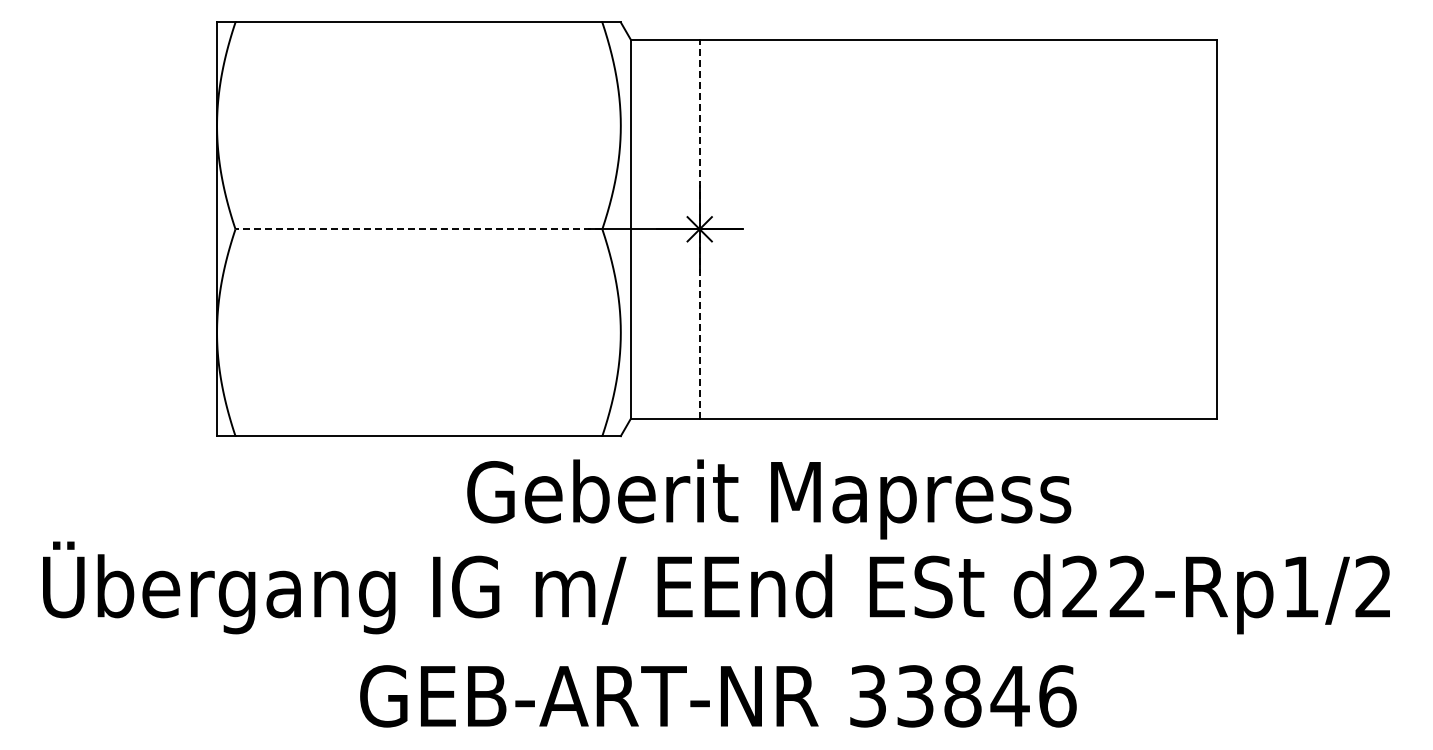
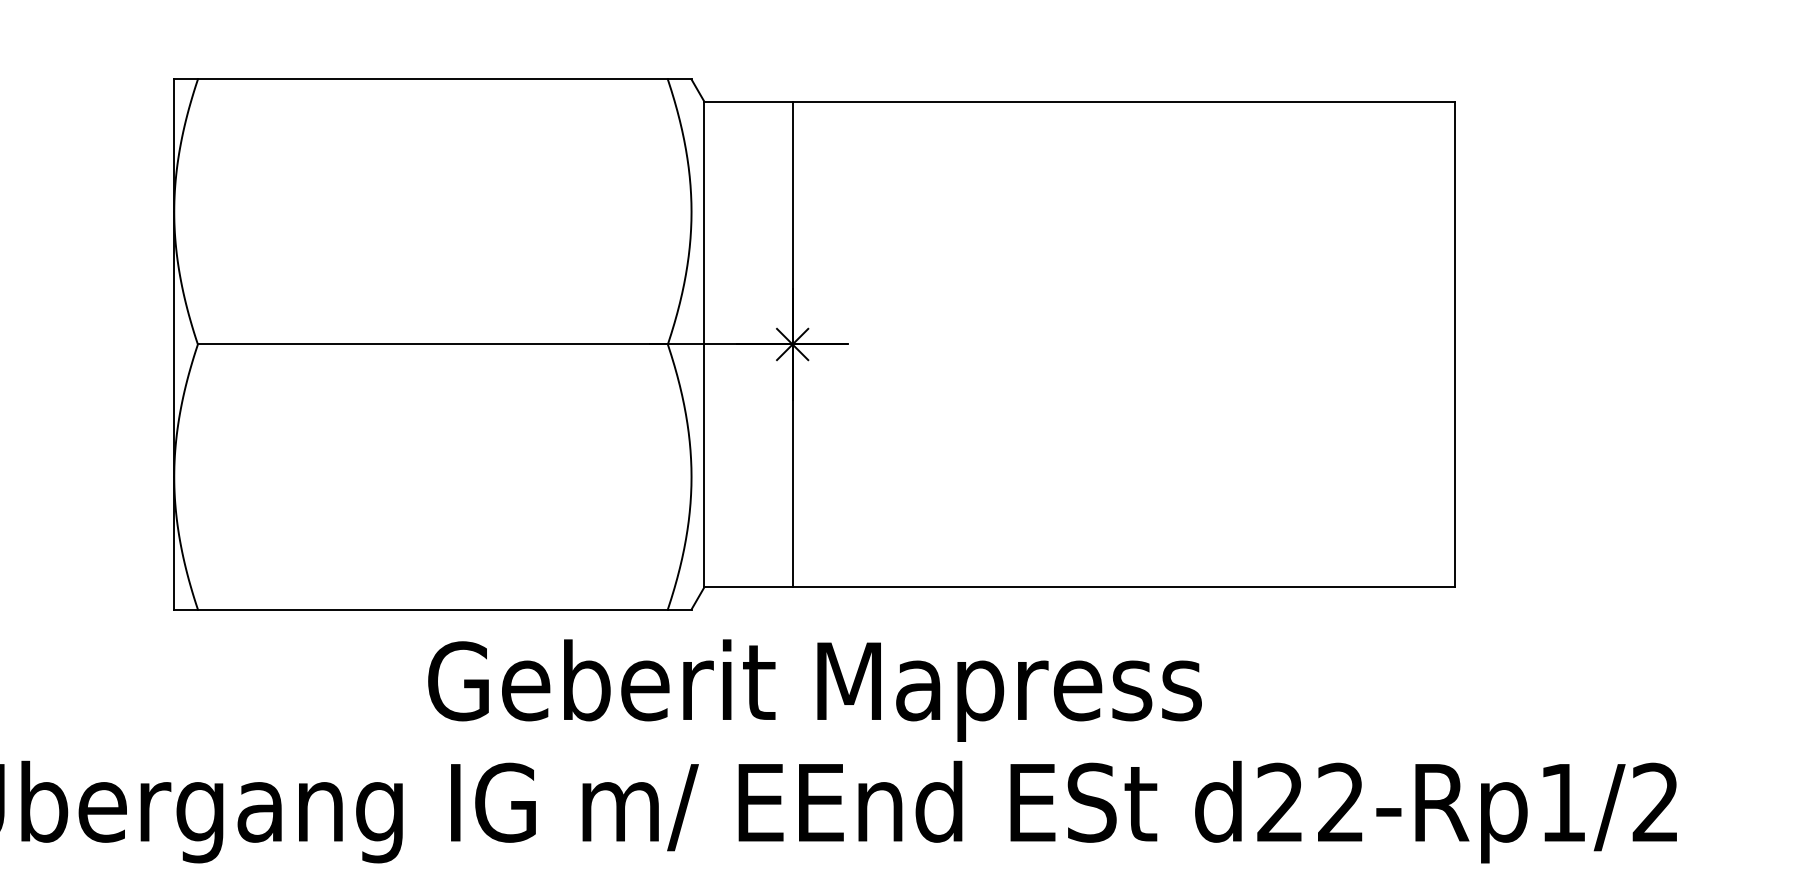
line: (418, 229) -> (432, 344), dashed -> solid
line: (699, 229) -> (792, 344), dashed -> solid
text: (769, 499) -> (815, 690), moved

